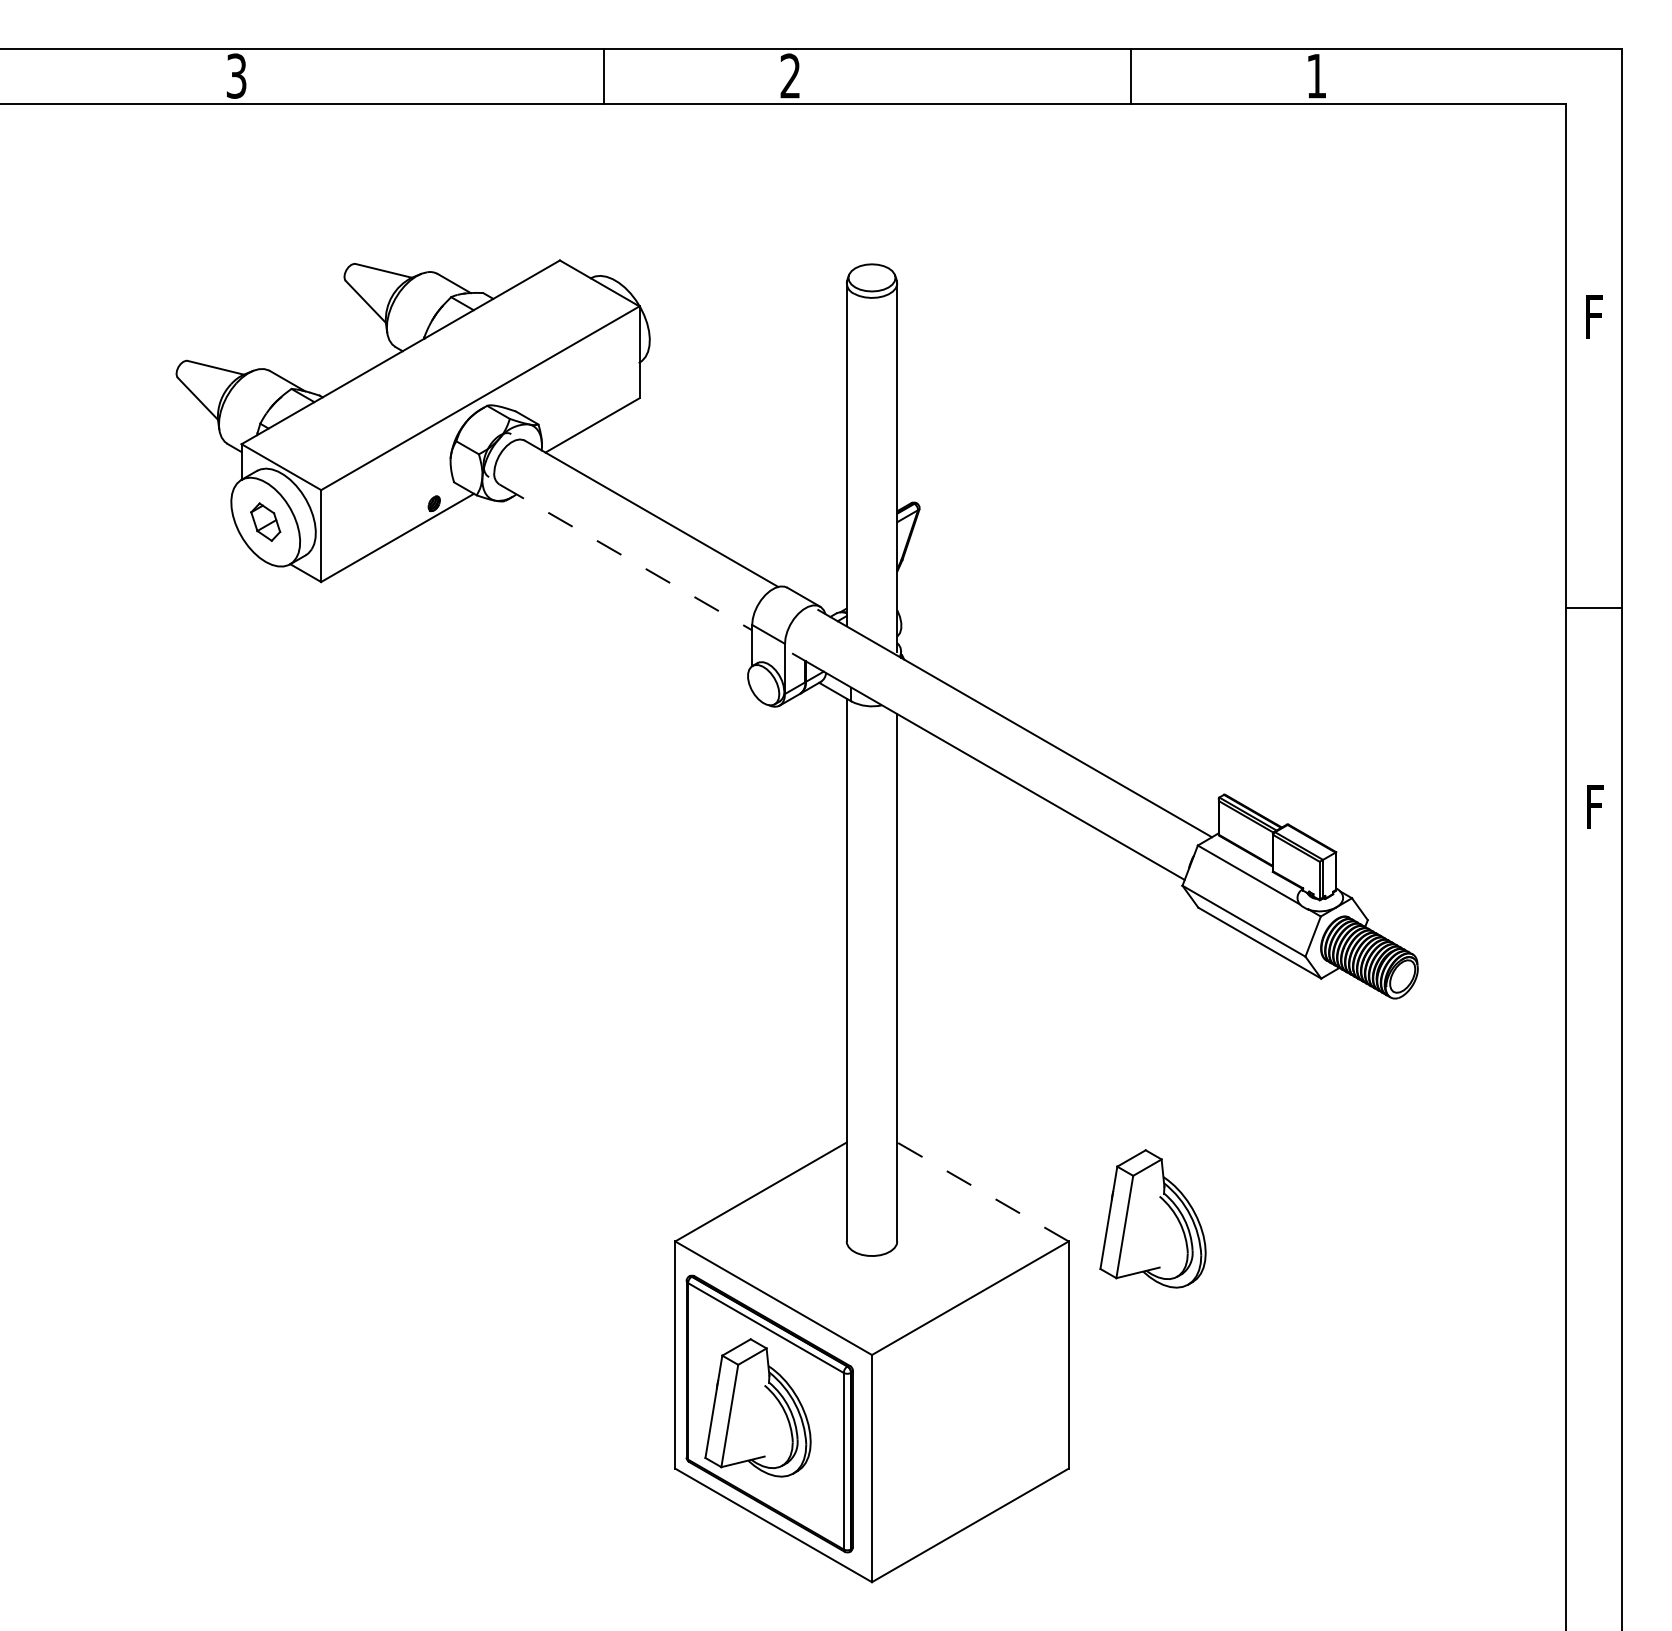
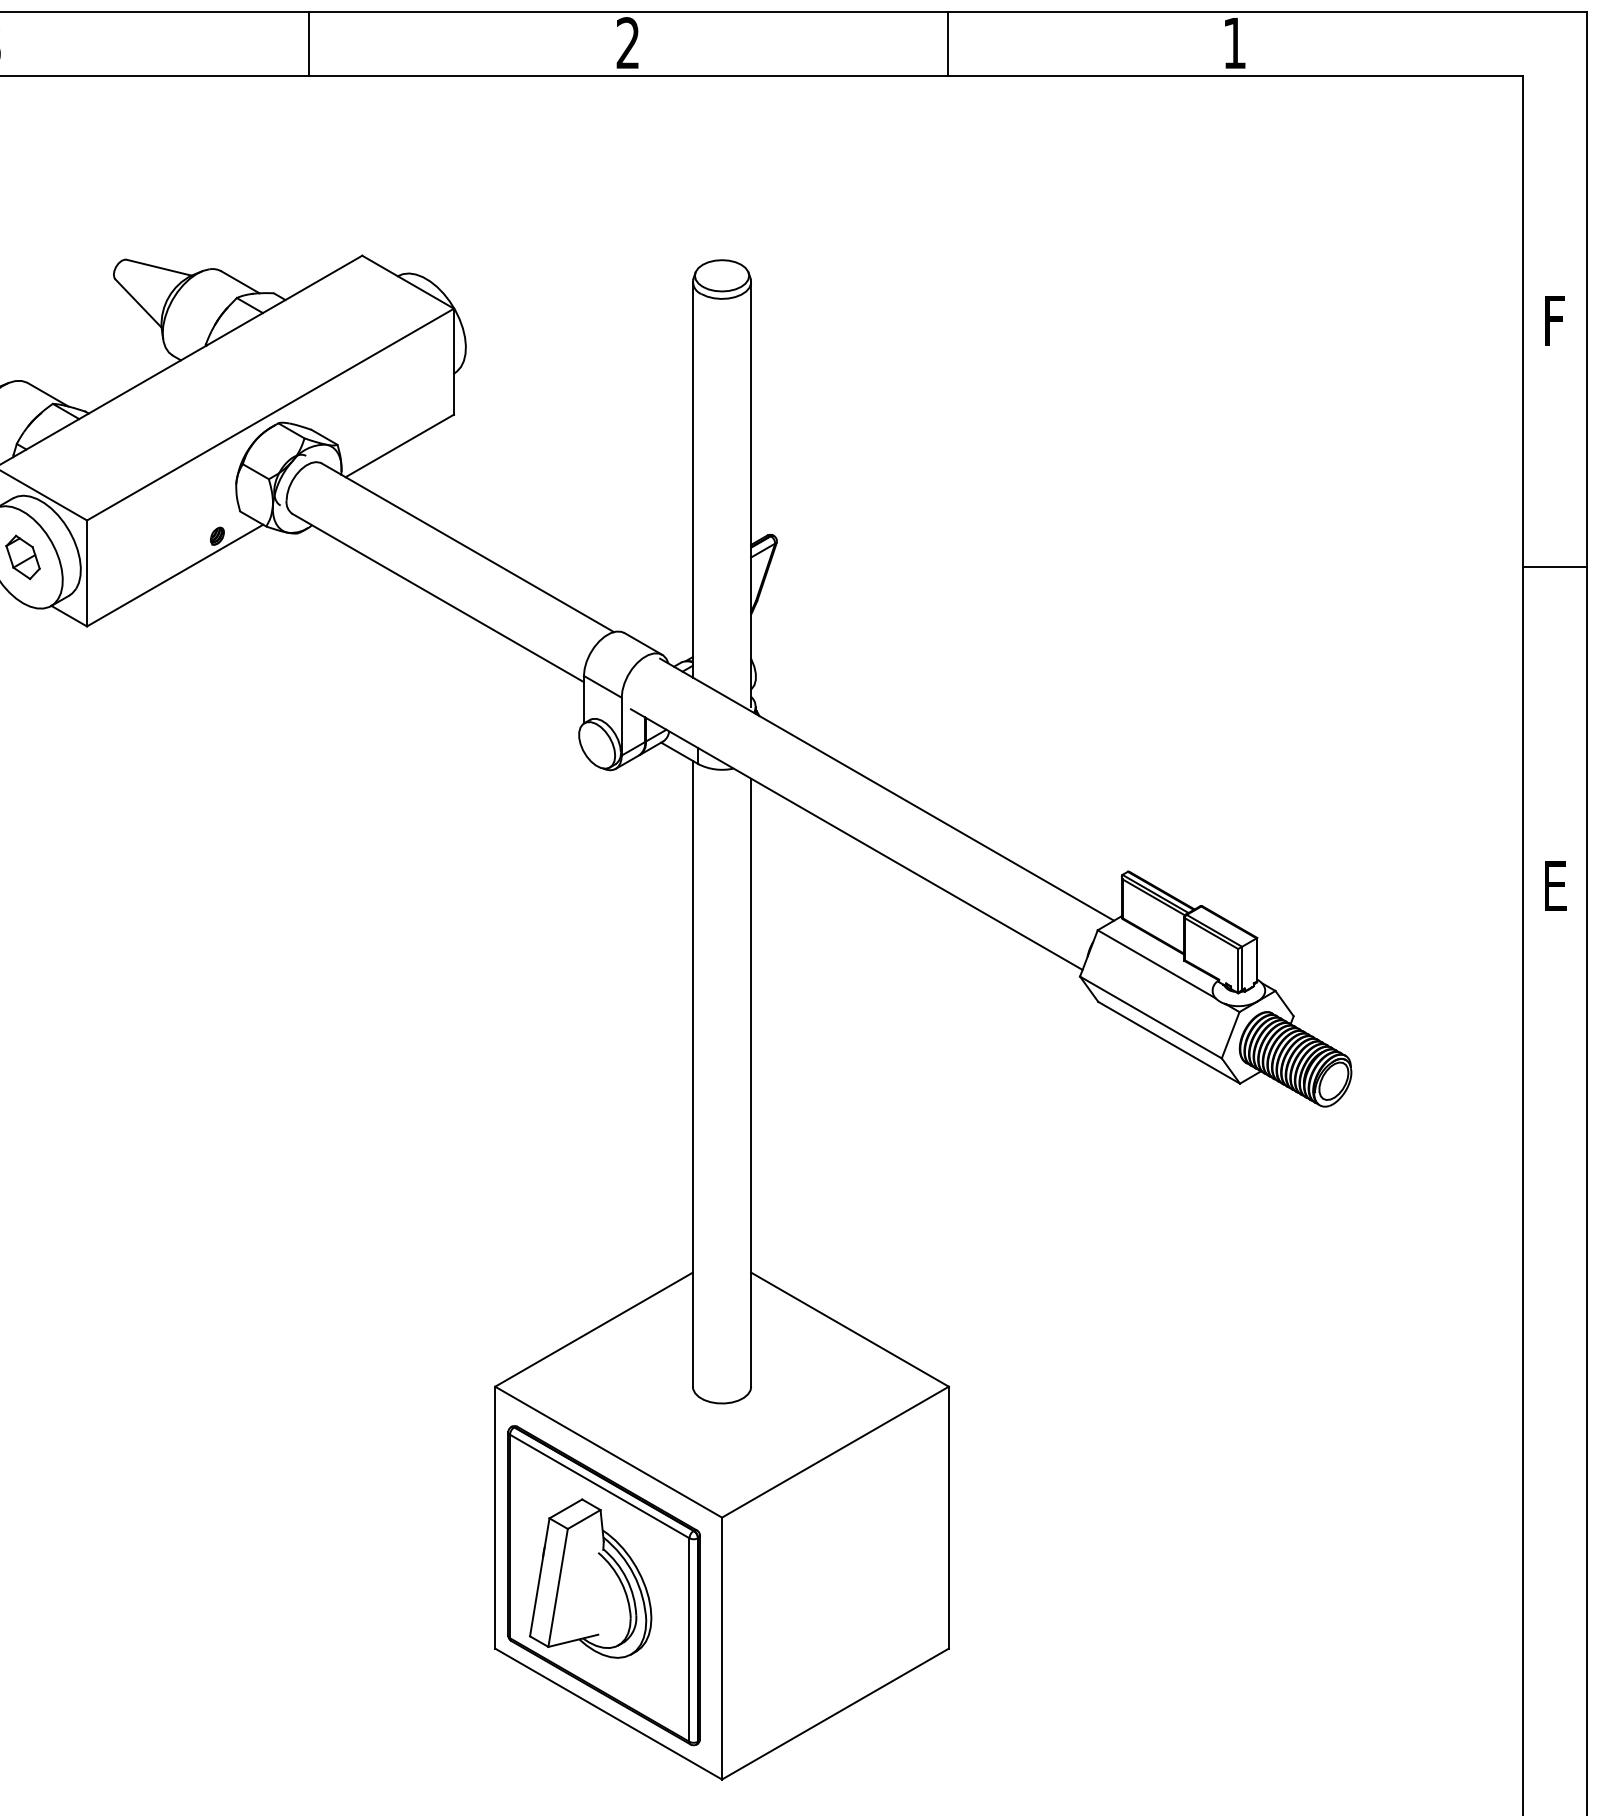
line: (604, 76) -> (309, 43), moved
line: (1130, 76) -> (947, 43), moved
line: (625, 557) -> (437, 598), dashed -> solid
line: (1593, 607) -> (1553, 567), moved
text: (1594, 806) -> (1555, 885), F -> E
line: (983, 1192) -> (850, 1330), dashed -> solid
part: (1152, 1218) -> (1045, 1360), removed

